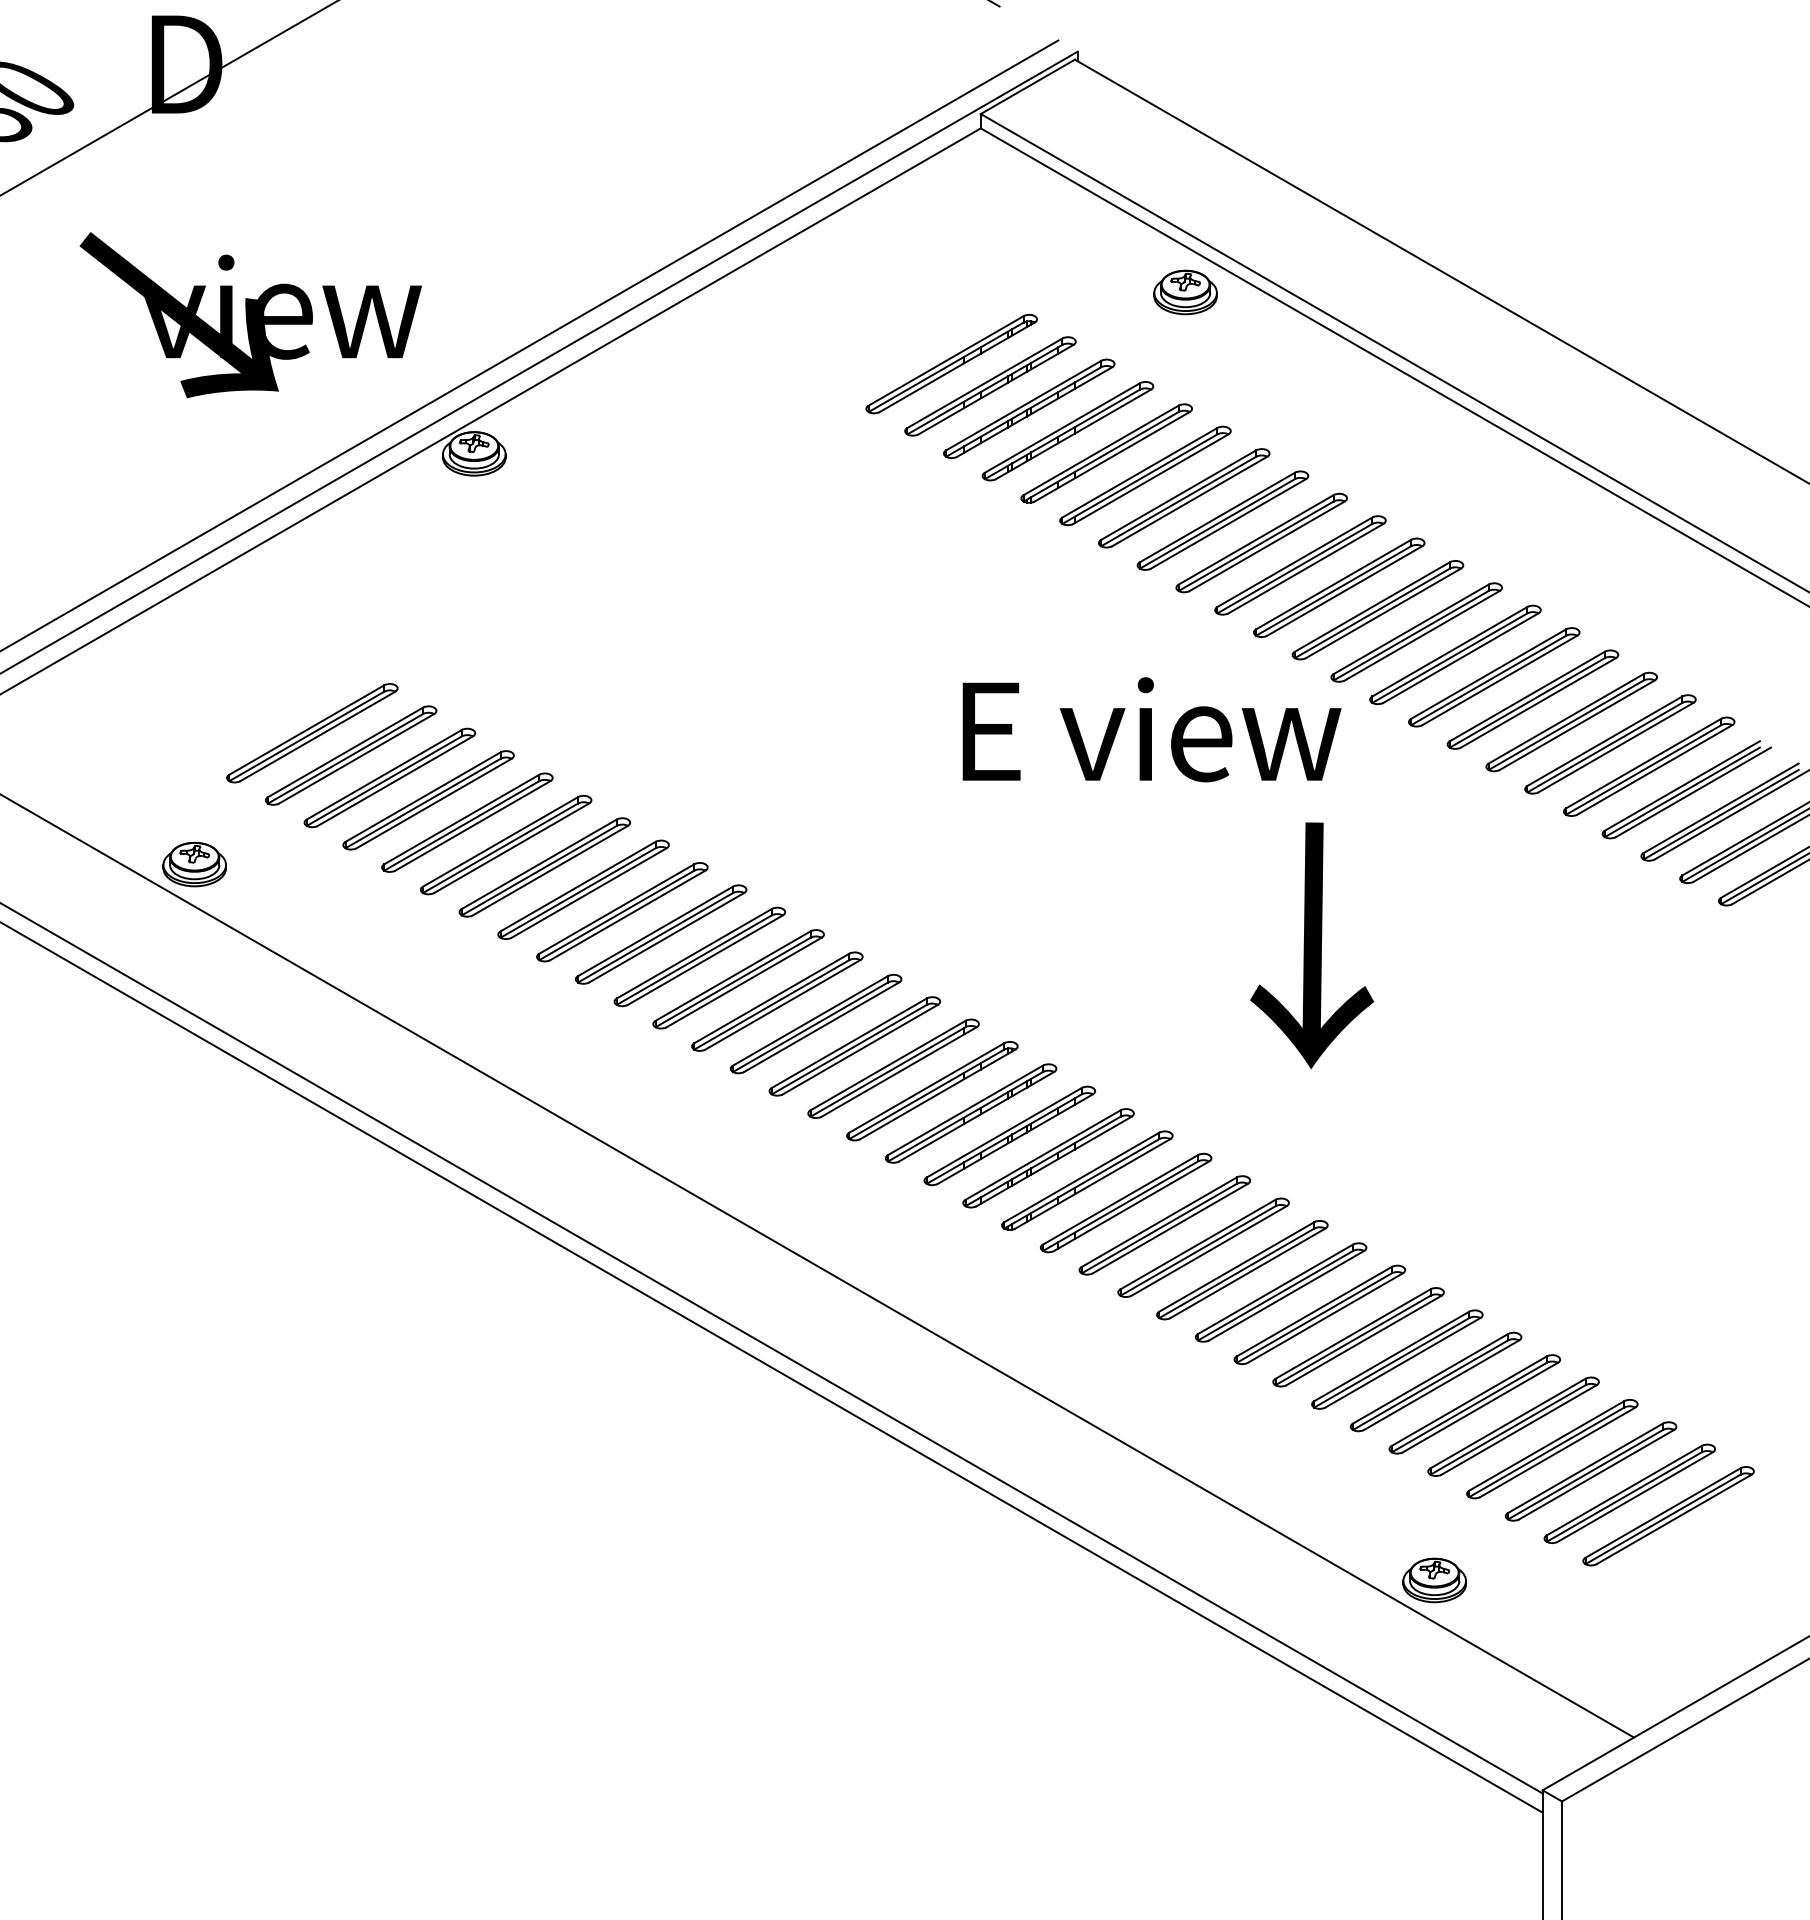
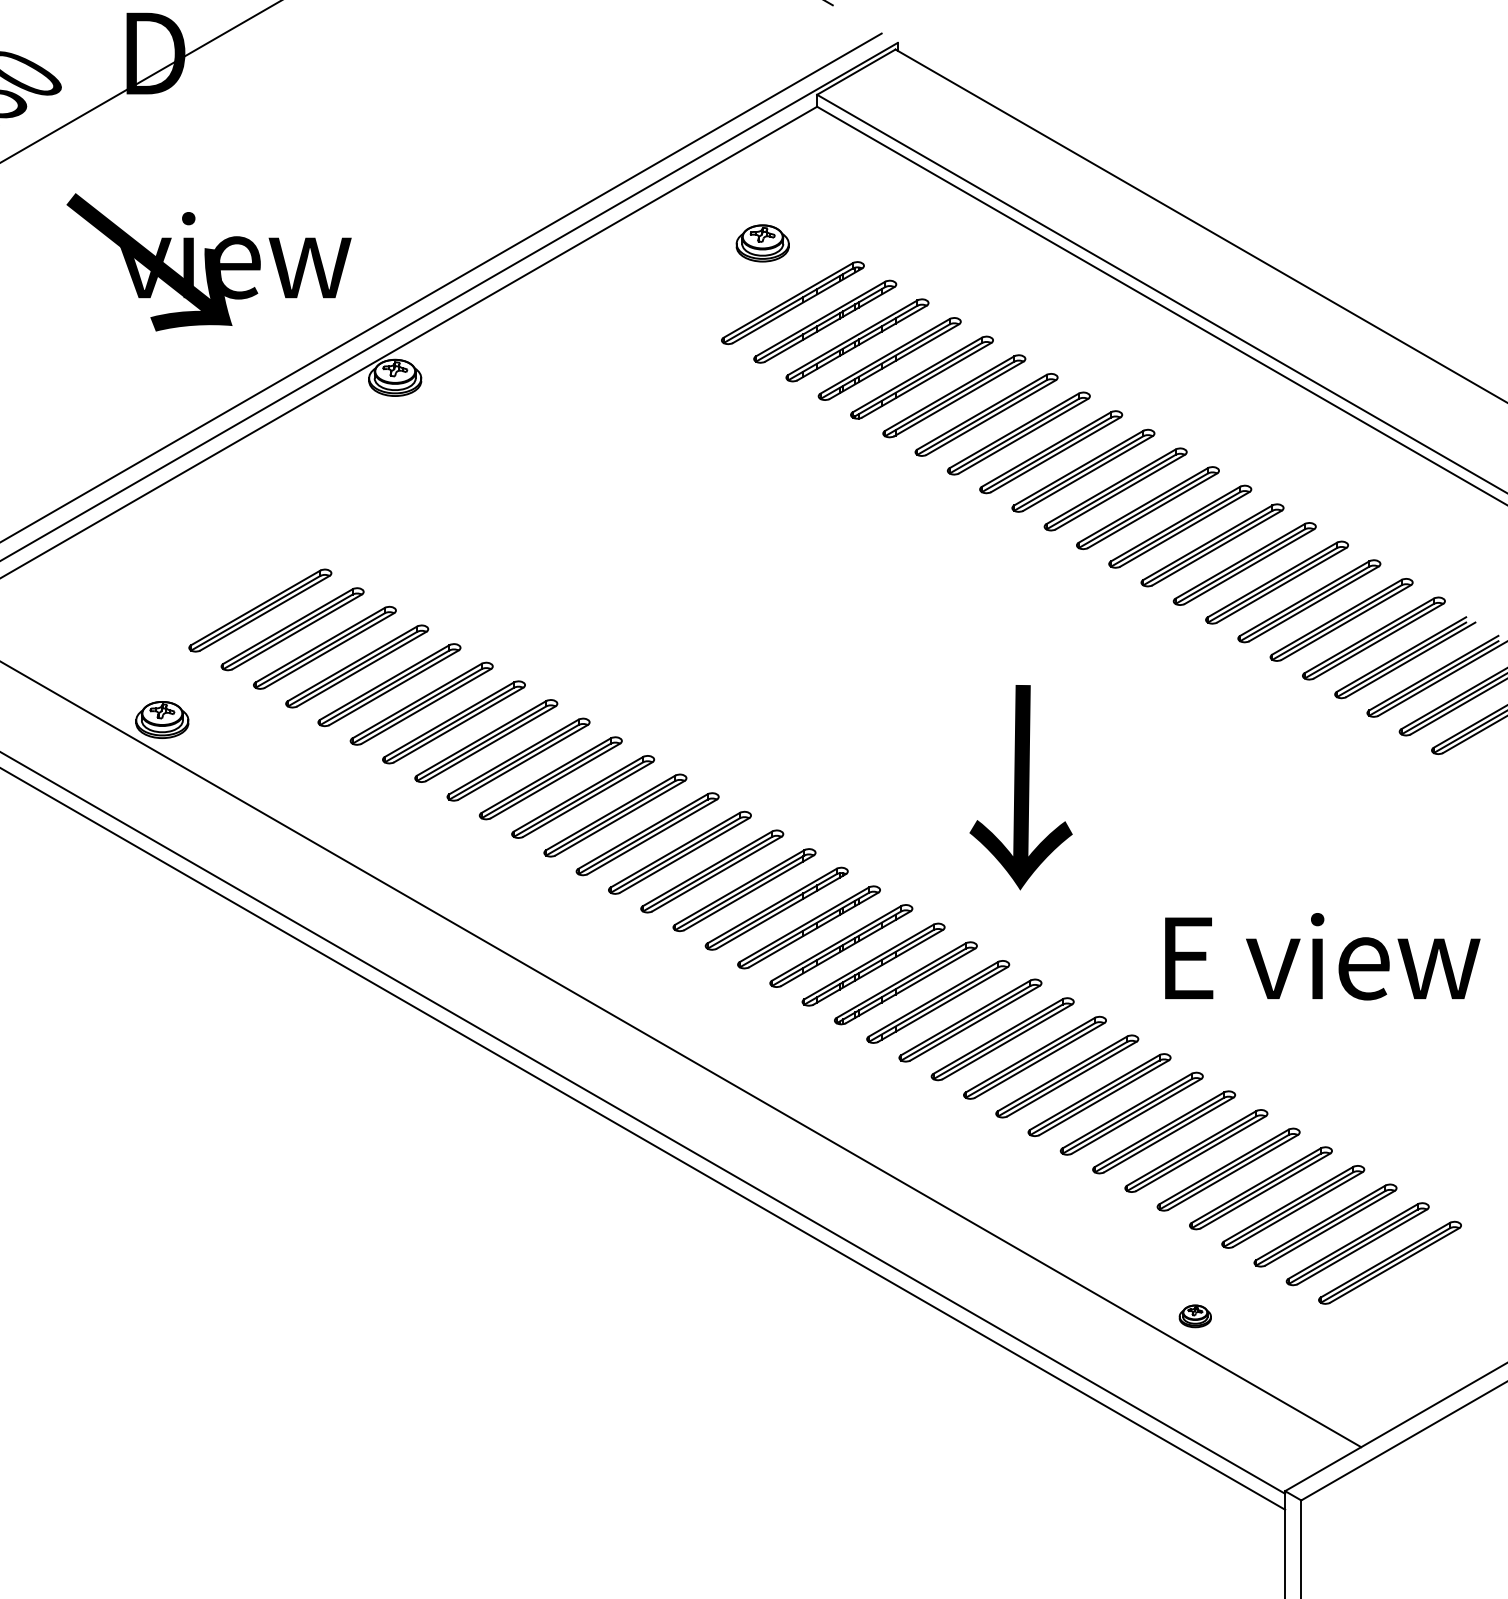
part: (1185, 292) -> (762, 243), moved
text: (1151, 729) -> (1322, 956), moved
text: (1311, 945) -> (1020, 787), moved
part: (1435, 1580) -> (1195, 1316), size x0.6

